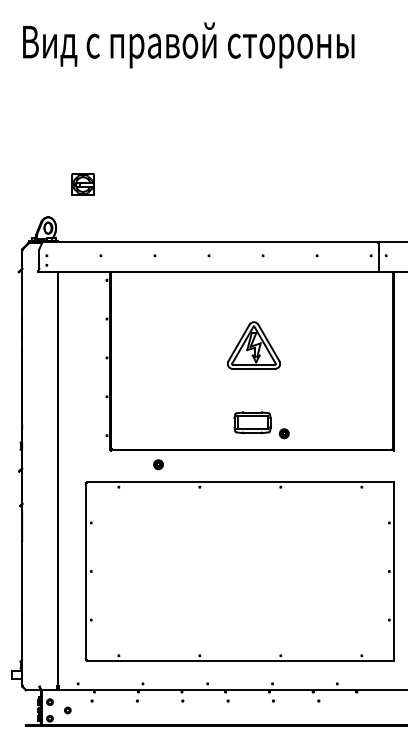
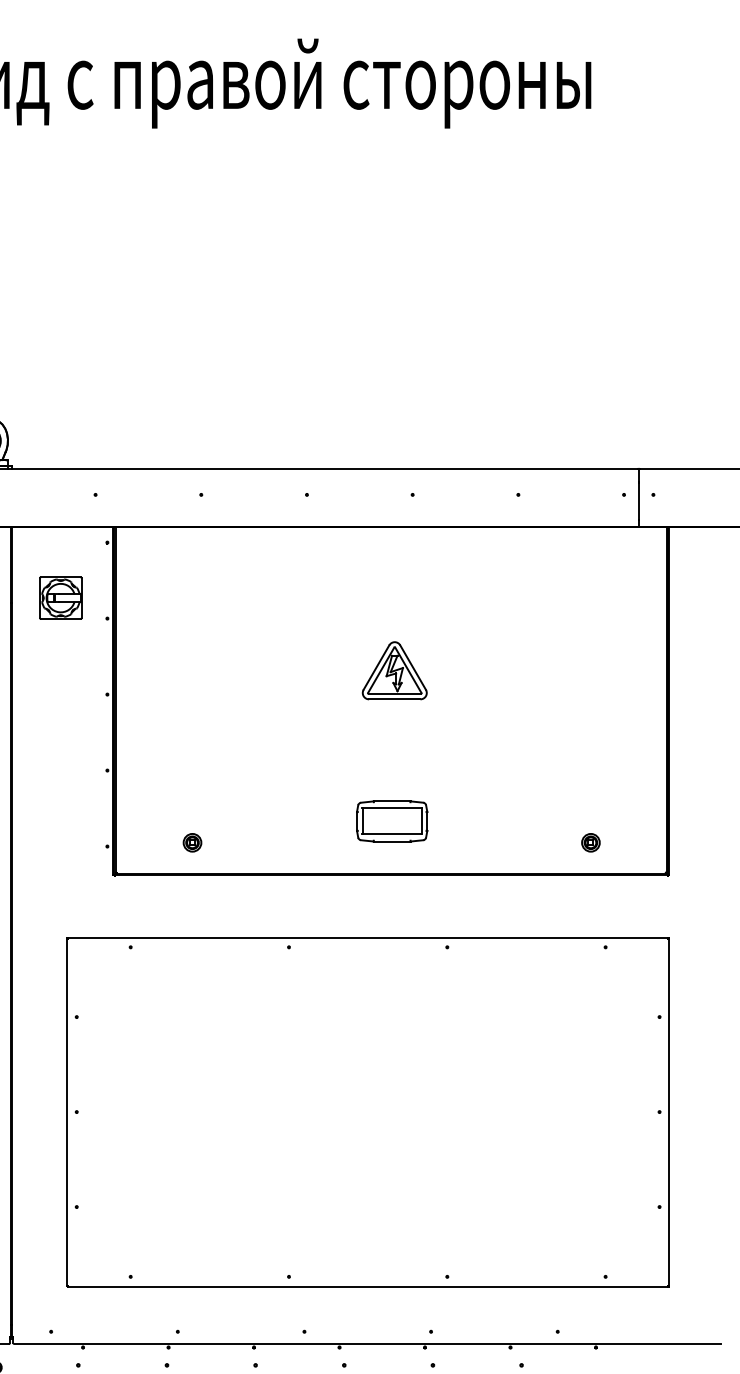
part: (82, 184) -> (59, 597), moved
part: (253, 345) -> (393, 670), size x0.62
part: (283, 433) -> (589, 842), moved
part: (158, 464) -> (192, 842), moved

